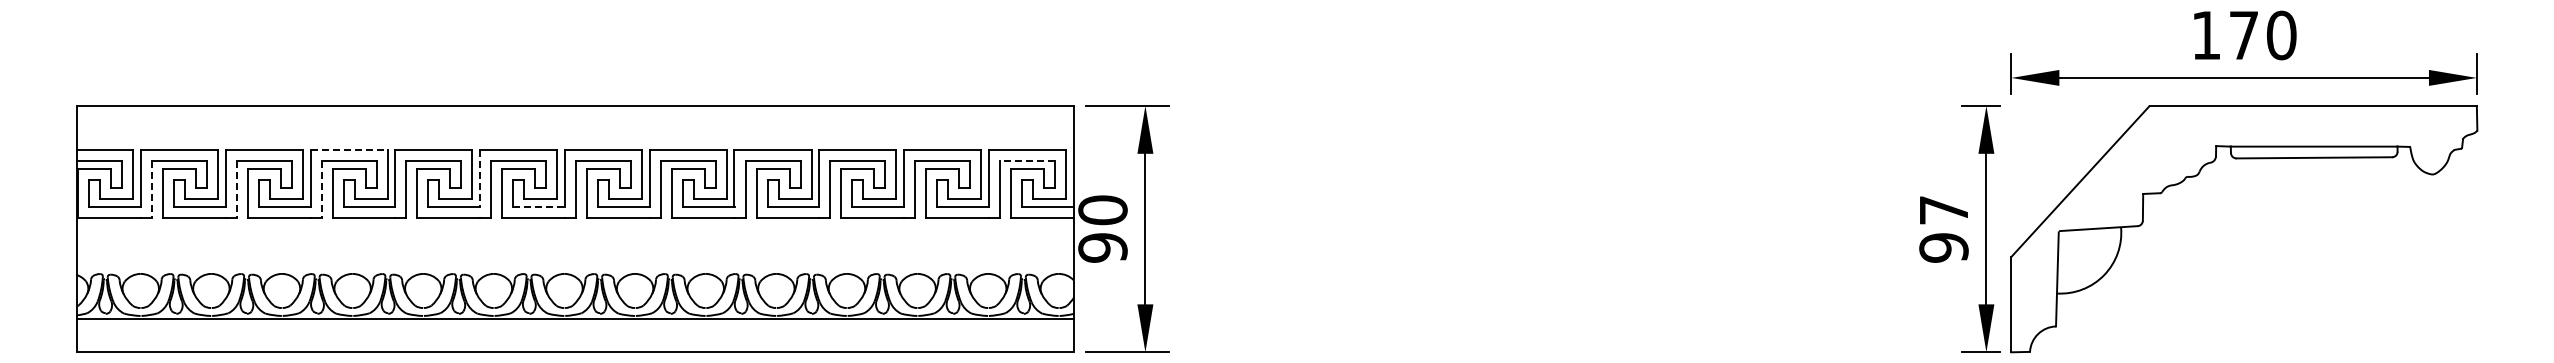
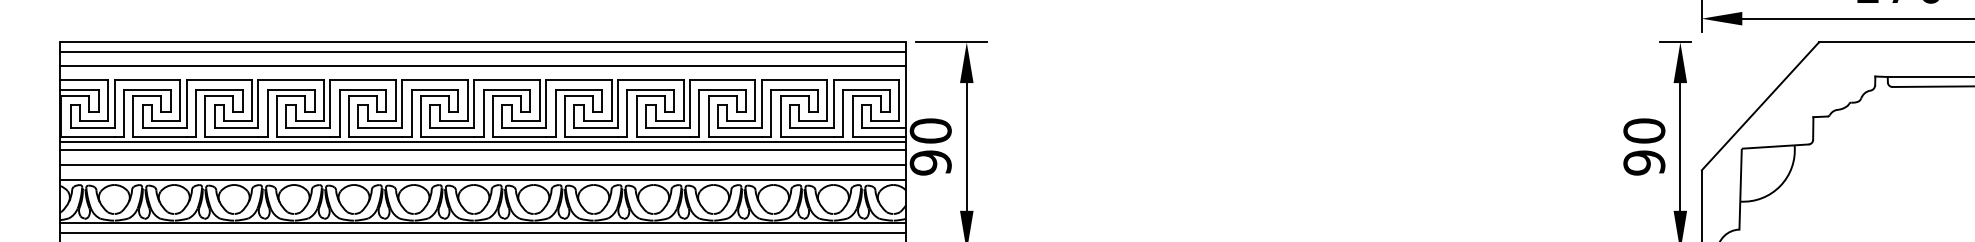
line: (574, 117) -> (482, 52), added
line: (574, 133) -> (482, 65), added
line: (349, 150) -> (291, 80), dashed -> solid
line: (1027, 161) -> (866, 89), dashed -> solid
line: (480, 178) -> (402, 104), dashed -> solid
line: (152, 190) -> (124, 114), dashed -> solid
line: (236, 190) -> (195, 114), dashed -> solid
line: (321, 190) -> (267, 114), dashed -> solid
line: (539, 206) -> (452, 127), dashed -> solid
text: (1943, 210) -> (1643, 131), 97 -> 90
line: (574, 223) -> (482, 142), added
line: (574, 232) -> (482, 149), added
line: (574, 250) -> (482, 165), added
line: (574, 268) -> (482, 180), added
line: (574, 330) -> (482, 233), added

